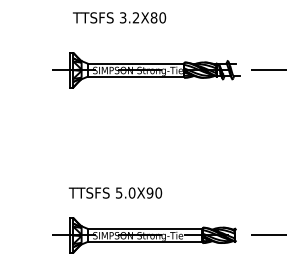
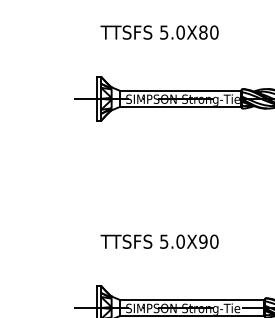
text: (129, 17) -> (172, 32), 3.2X80 -> 5.0X80
text: (115, 192) -> (159, 241), moved

